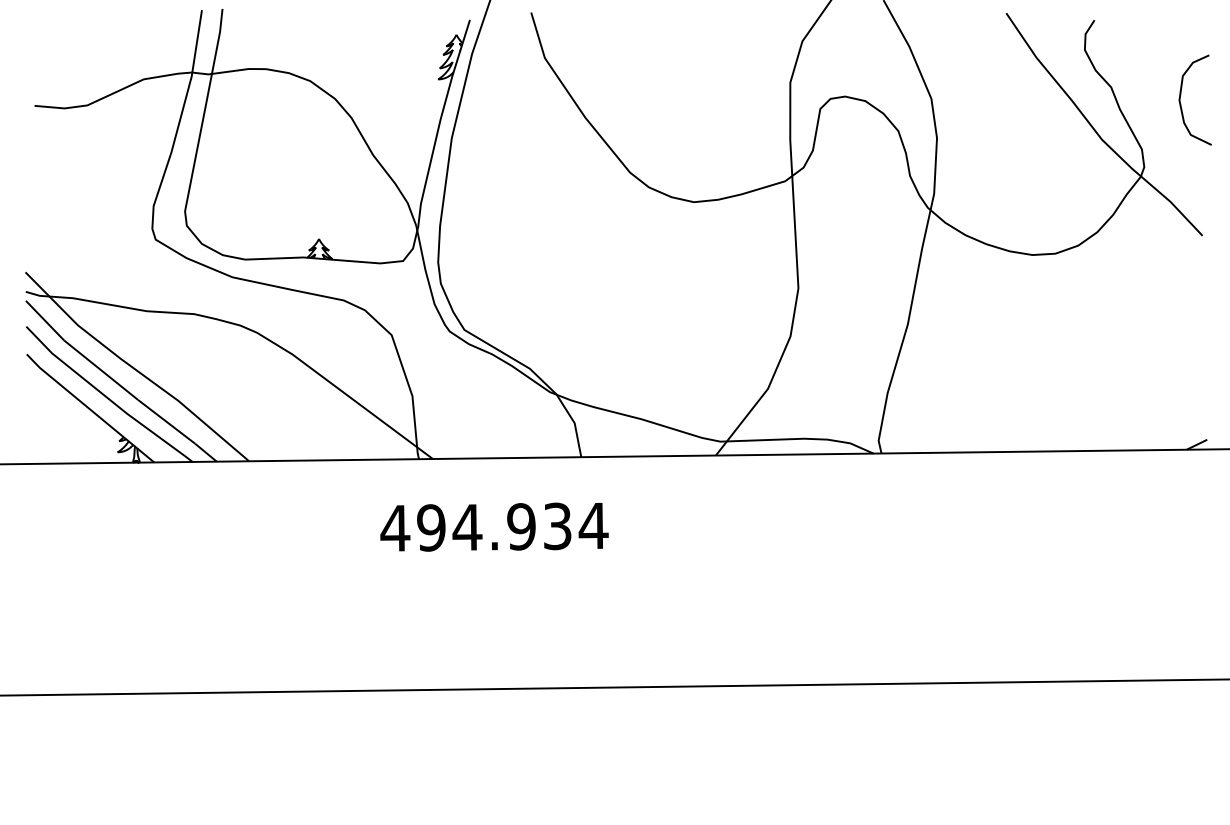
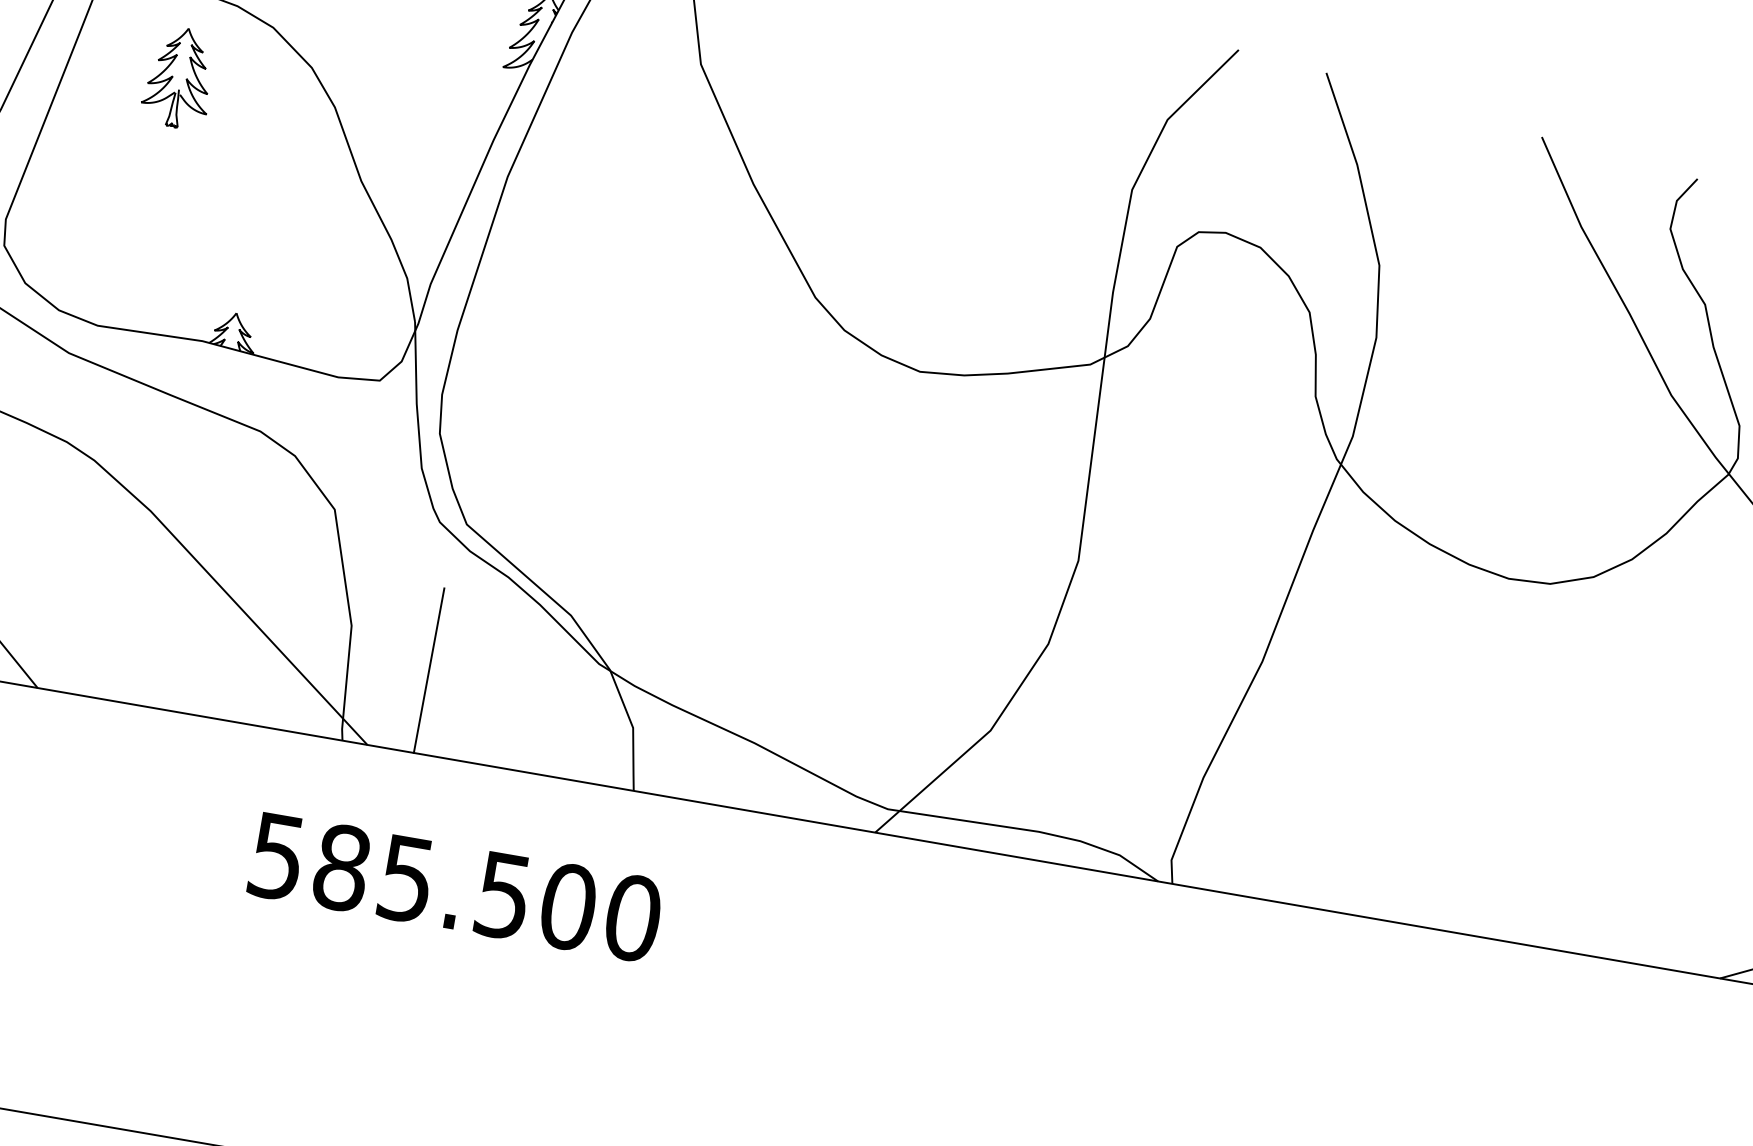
part: (264, 117) -> (179, 77), added
line: (458, 412) -> (428, 670), added
text: (494, 527) -> (454, 887), 494.934 -> 585.500

